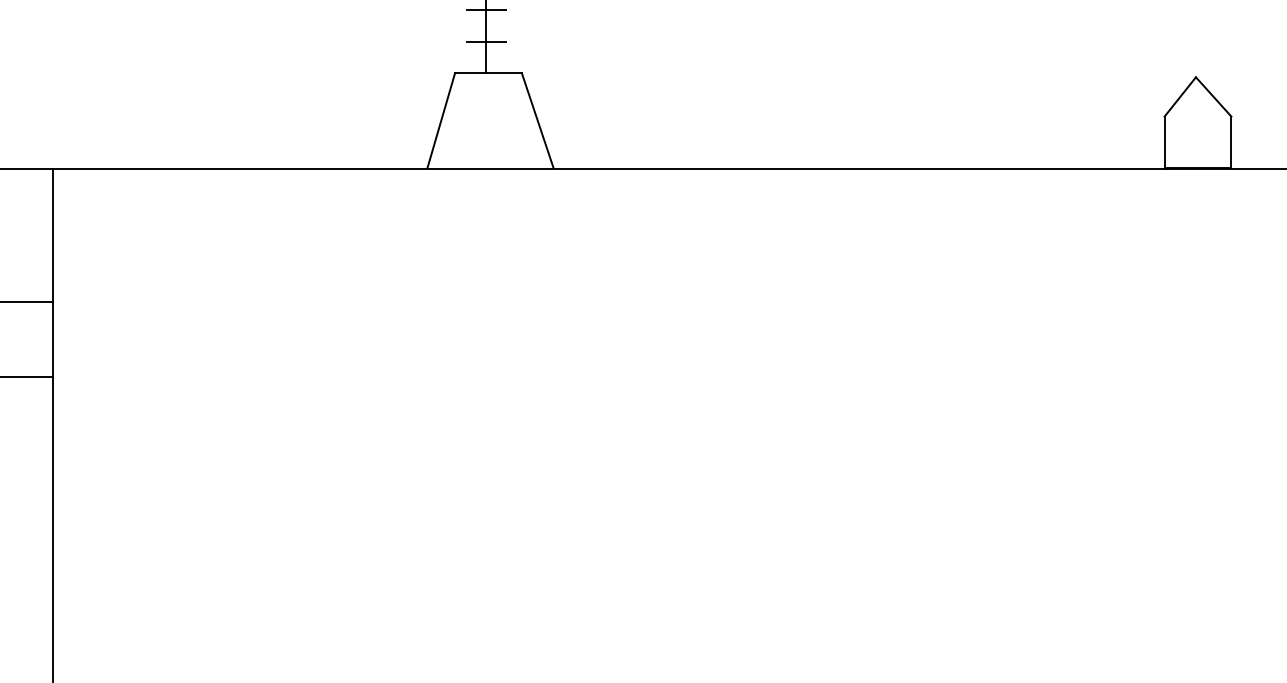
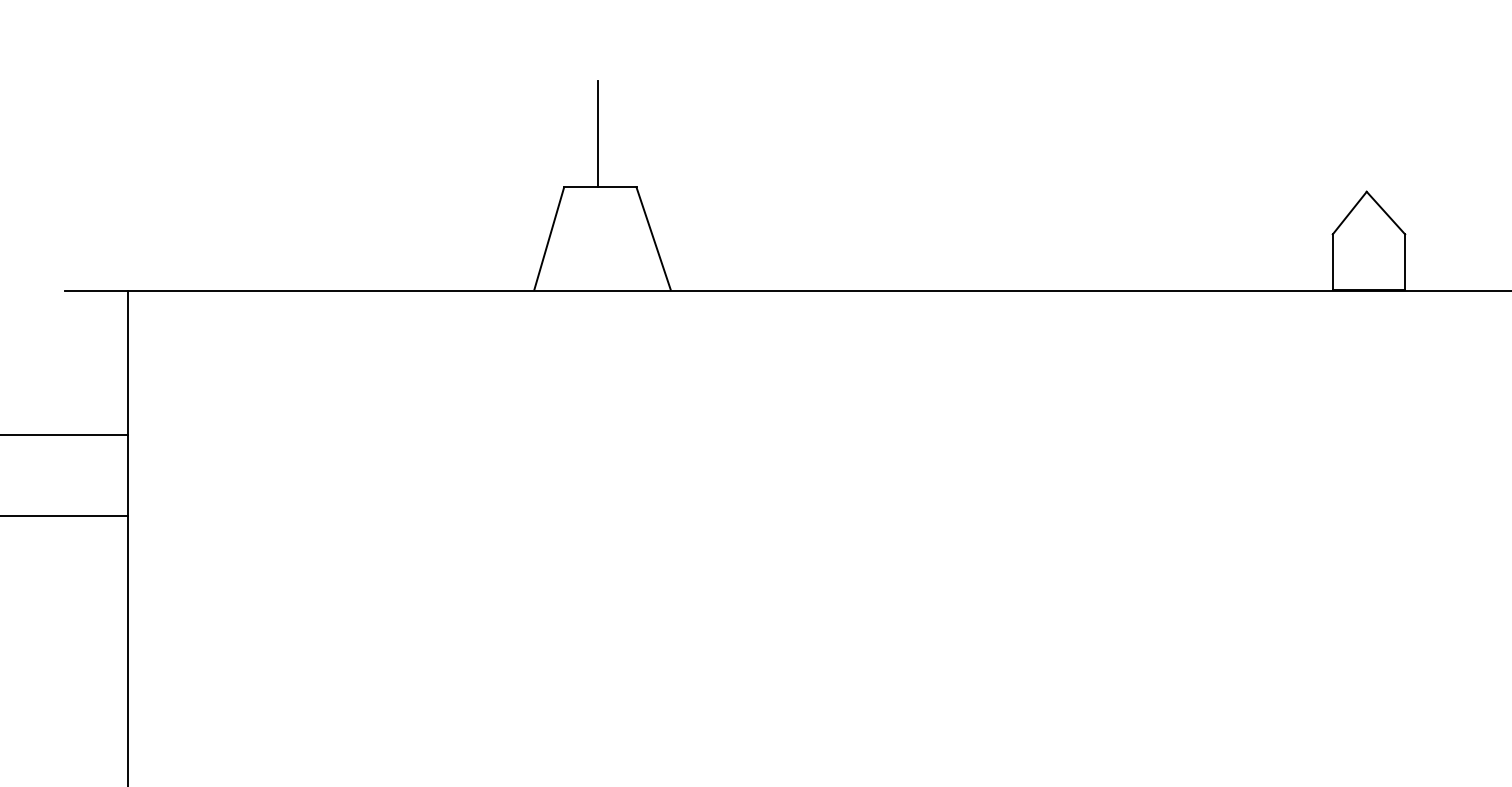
line: (485, 10) -> (597, 119), removed
line: (485, 41) -> (597, 153), removed

